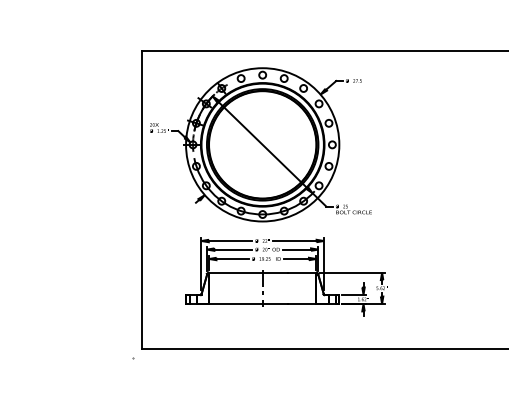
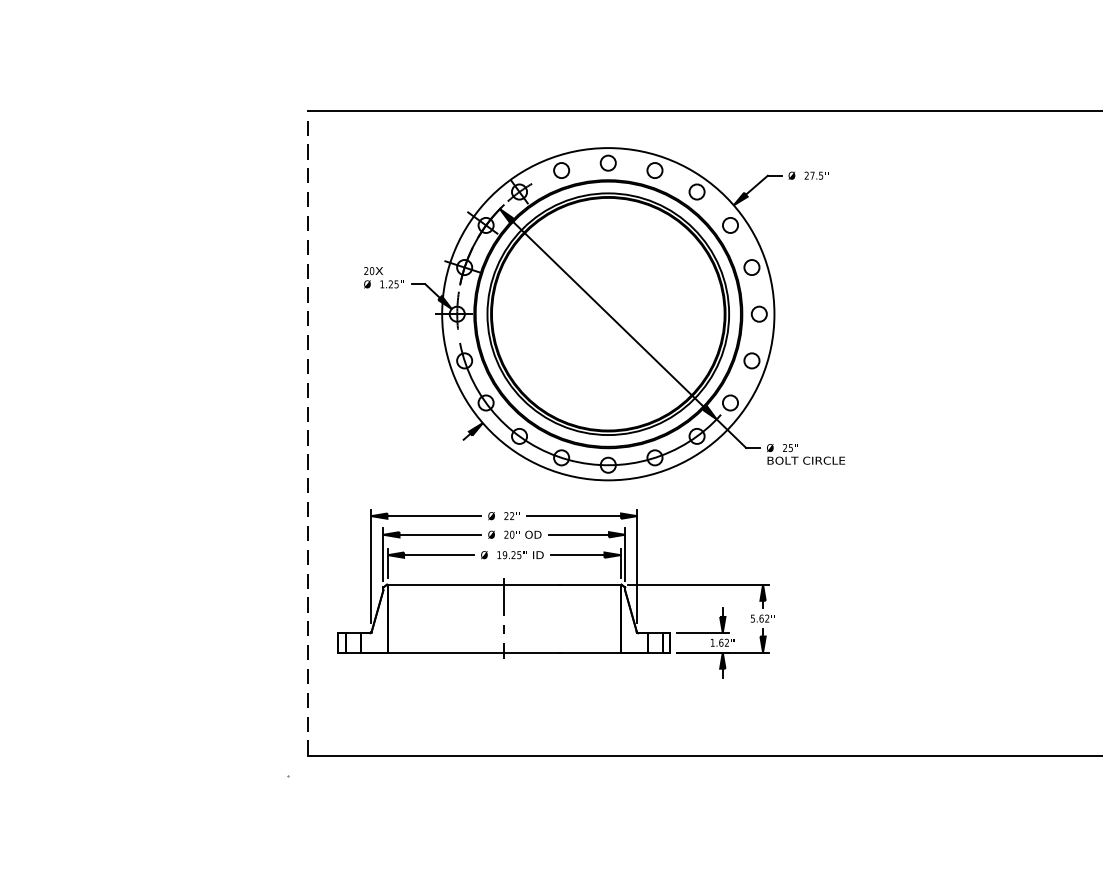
part: (260, 144) -> (603, 313), moved
line: (142, 199) -> (308, 432), solid -> dashed
part: (286, 276) -> (555, 593), moved

